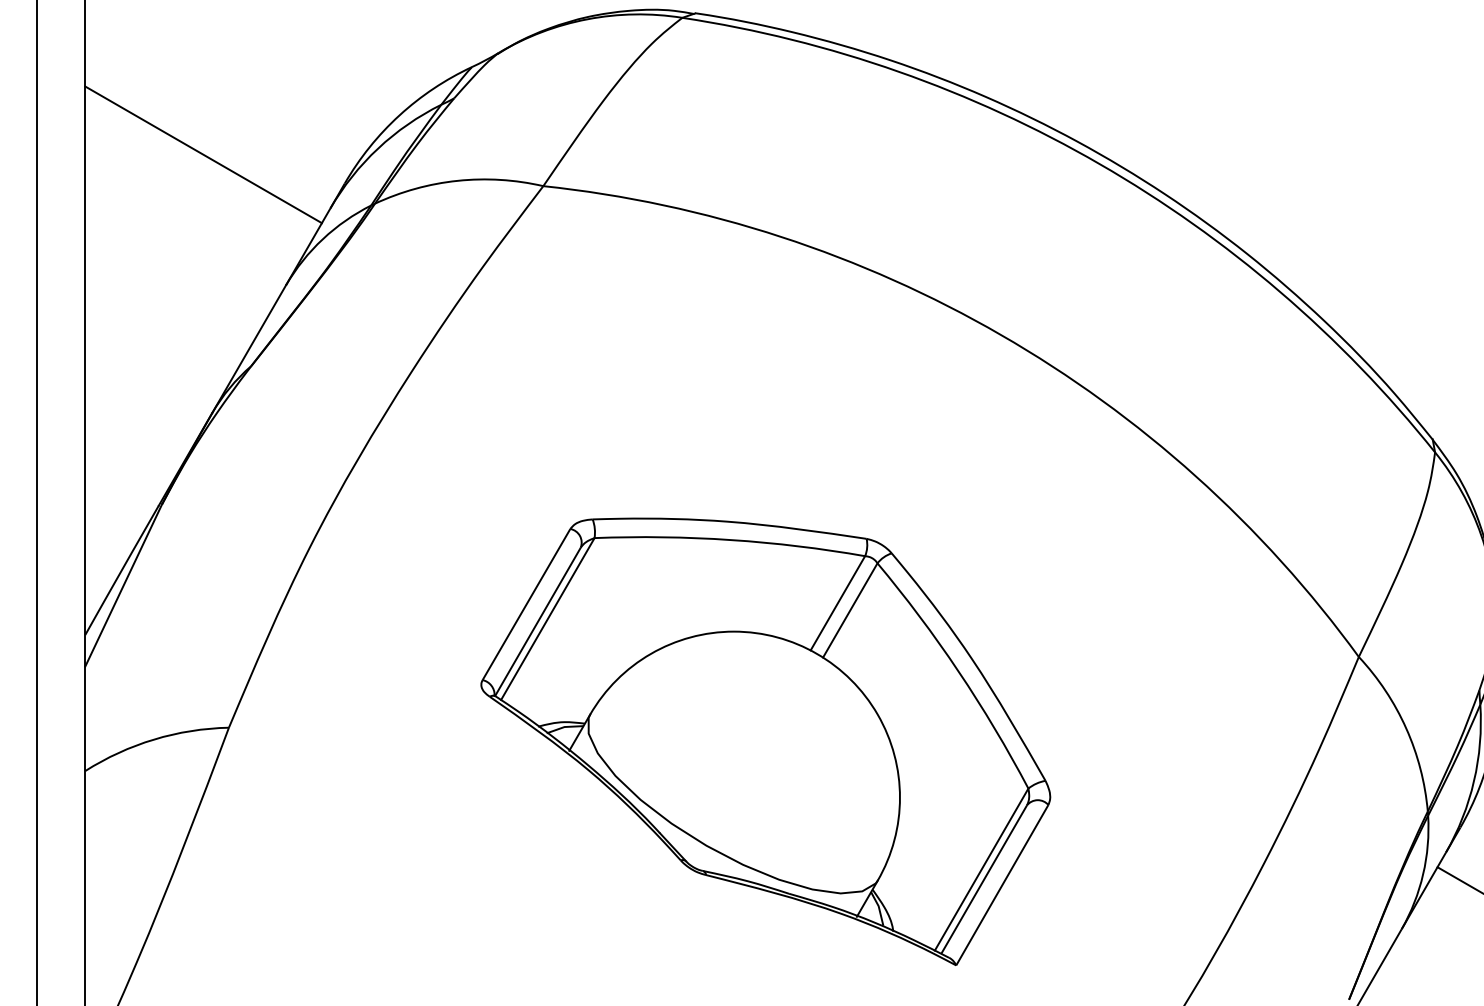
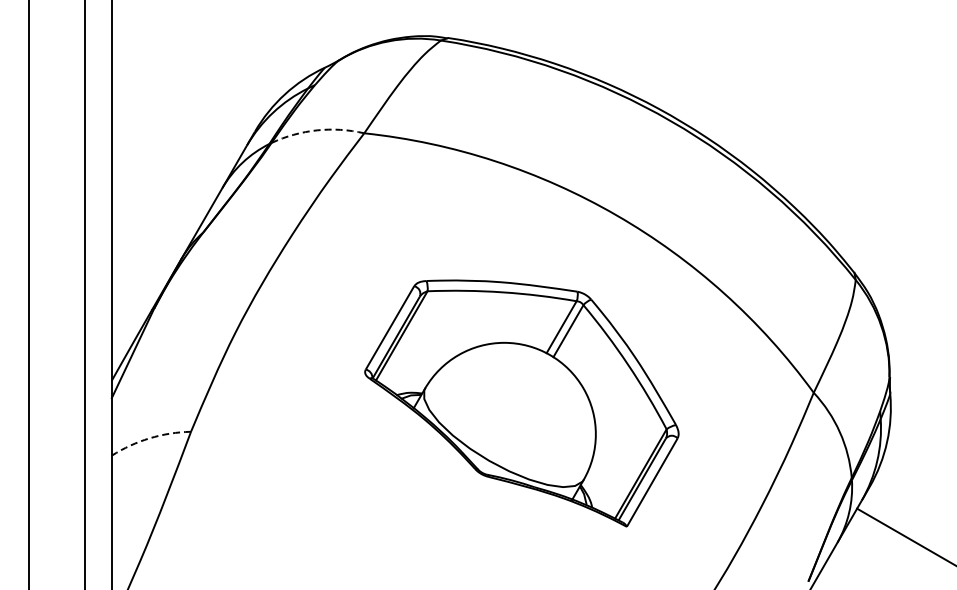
line: (202, 153) -> (176, 115), removed
arc: (458, 181) -> (317, 130), solid -> dashed
arc: (153, 739) -> (149, 438), solid -> dashed
part: (765, 741) -> (521, 403), moved

